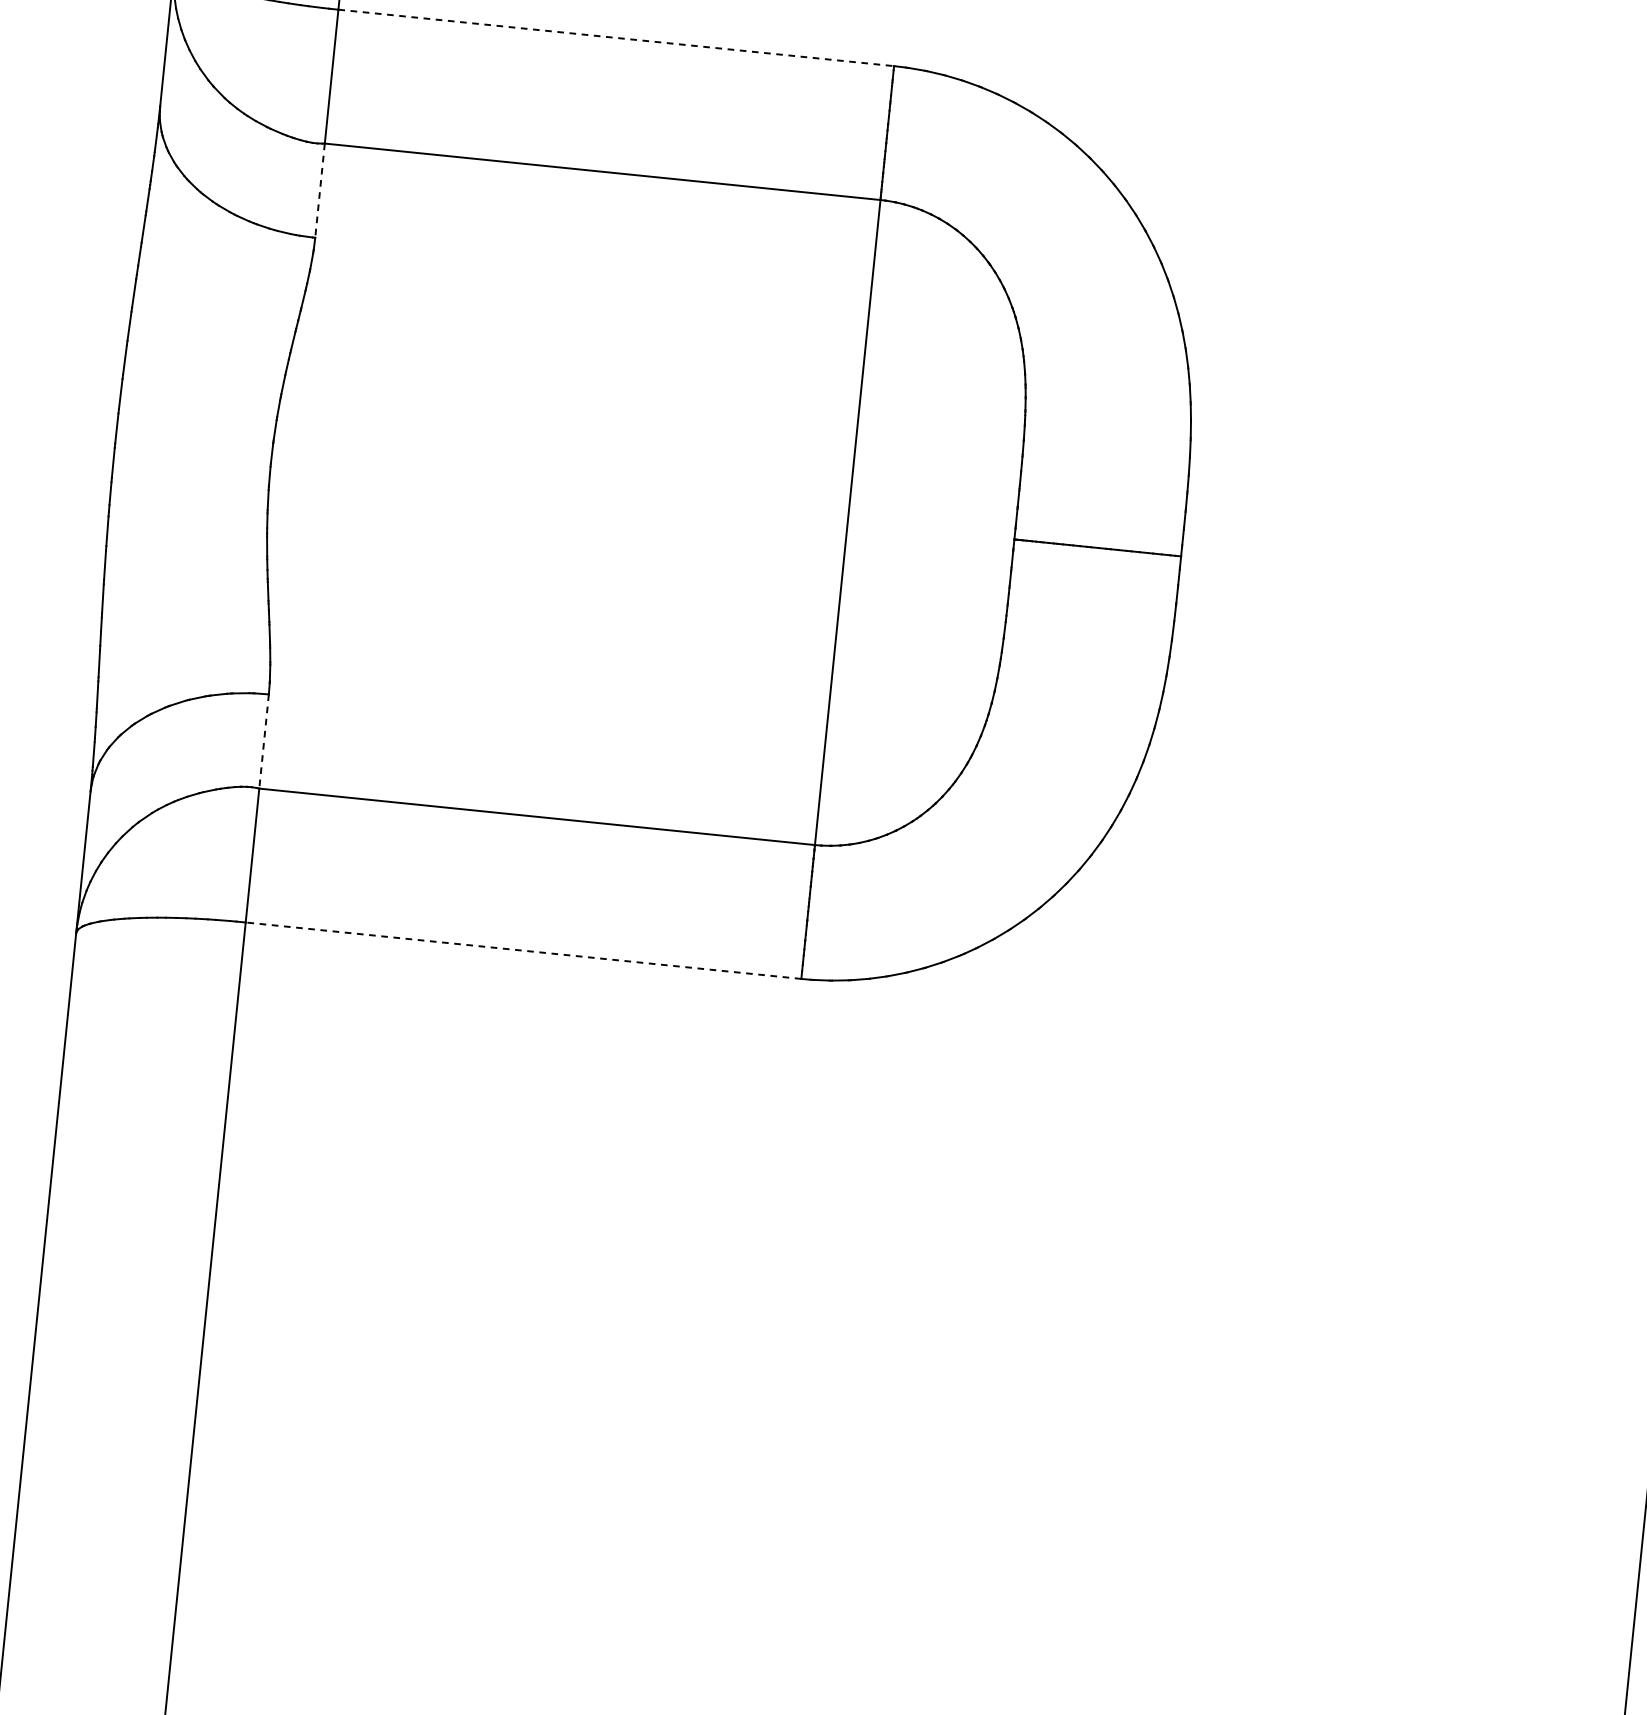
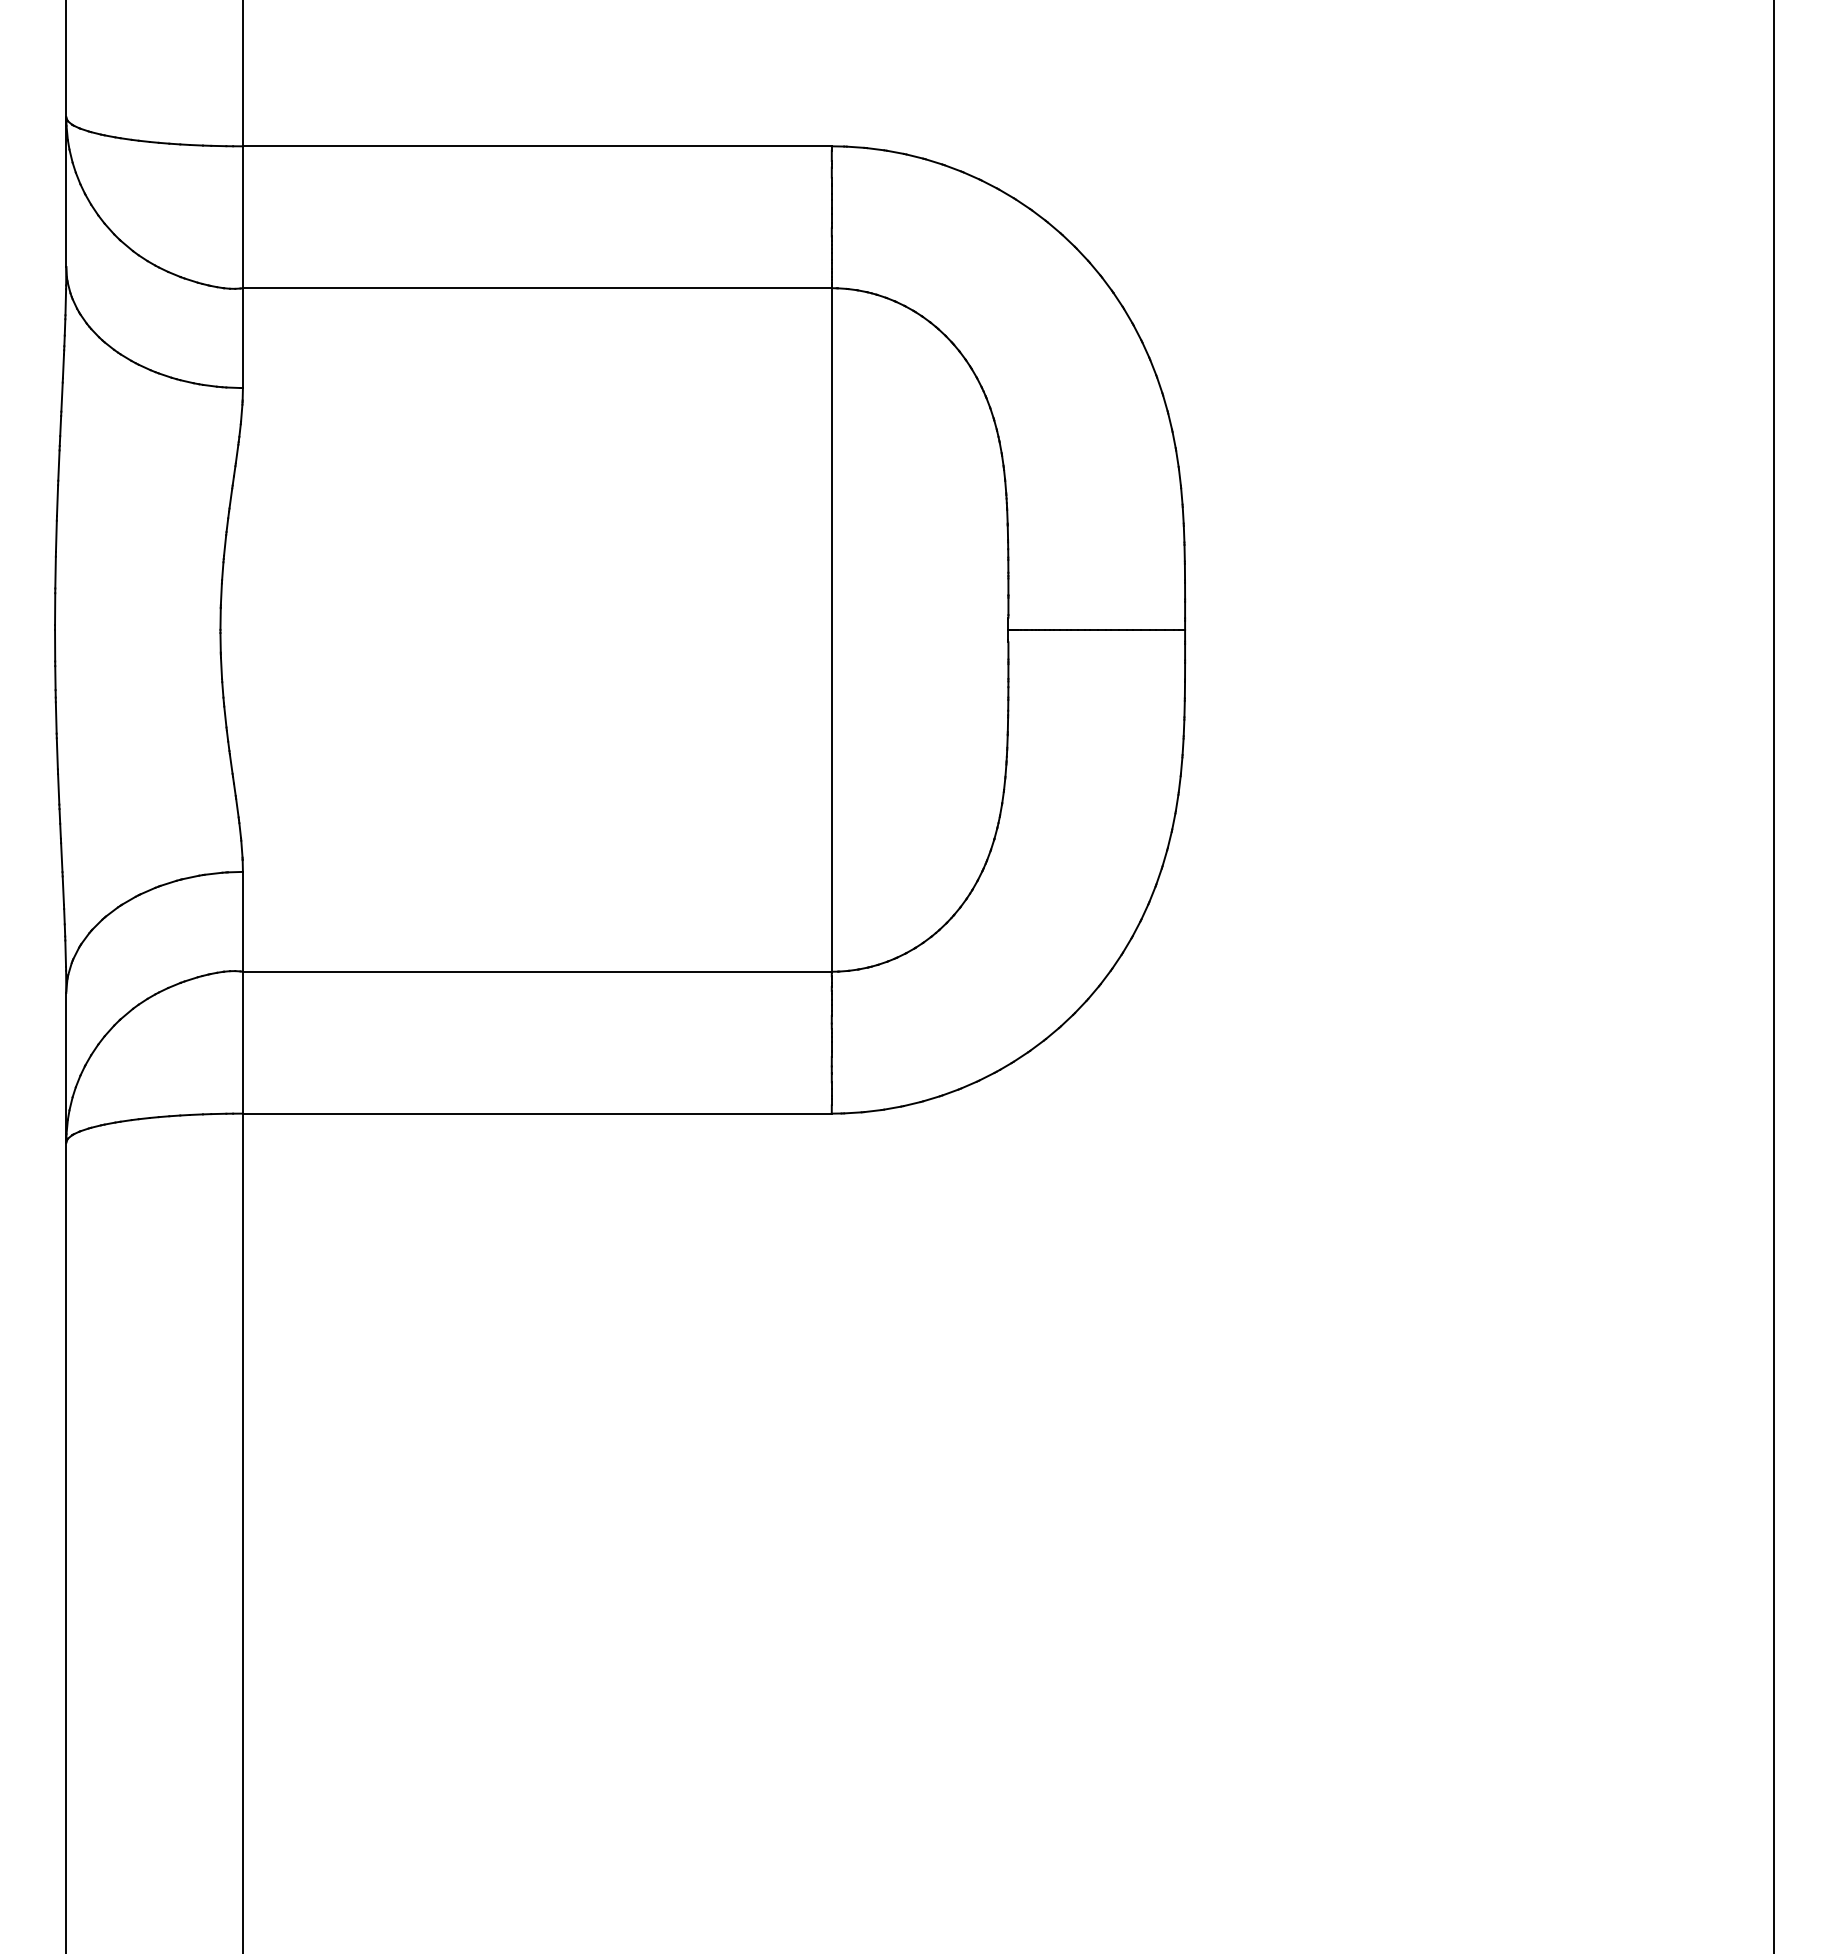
line: (616, 38) -> (537, 146), dashed -> solid
line: (319, 191) -> (242, 338), dashed -> solid
line: (263, 741) -> (242, 921), dashed -> solid
line: (522, 950) -> (536, 1113), dashed -> solid

